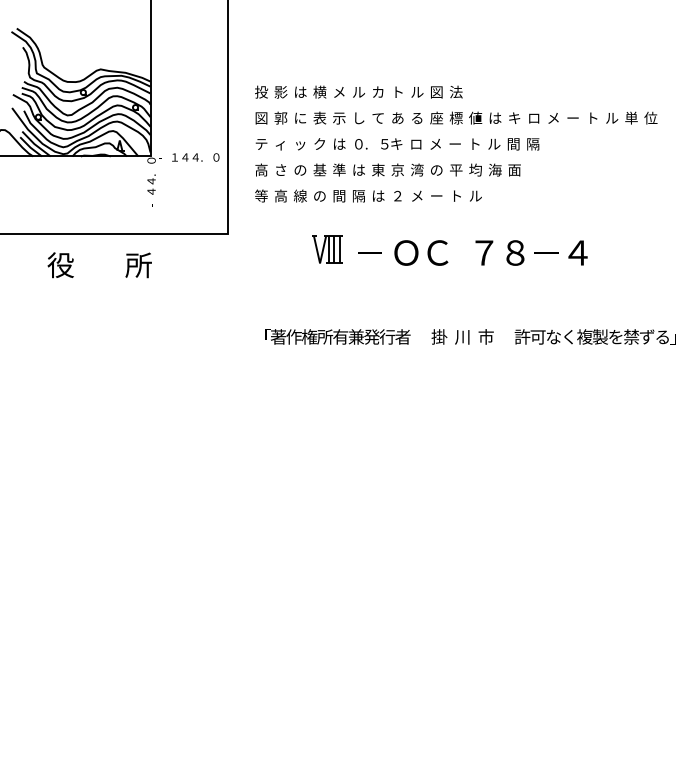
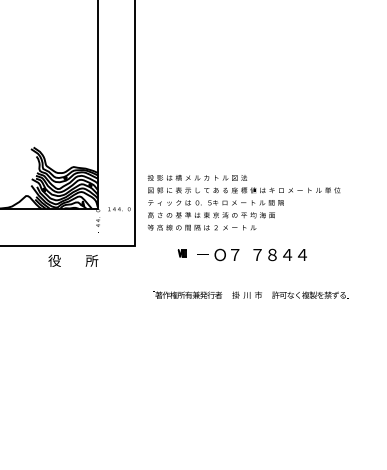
part: (327, 249) -> (182, 253), size x0.6
text: (438, 251) -> (235, 254), Ｃ -> ７
text: (546, 251) -> (287, 254), － -> ４

